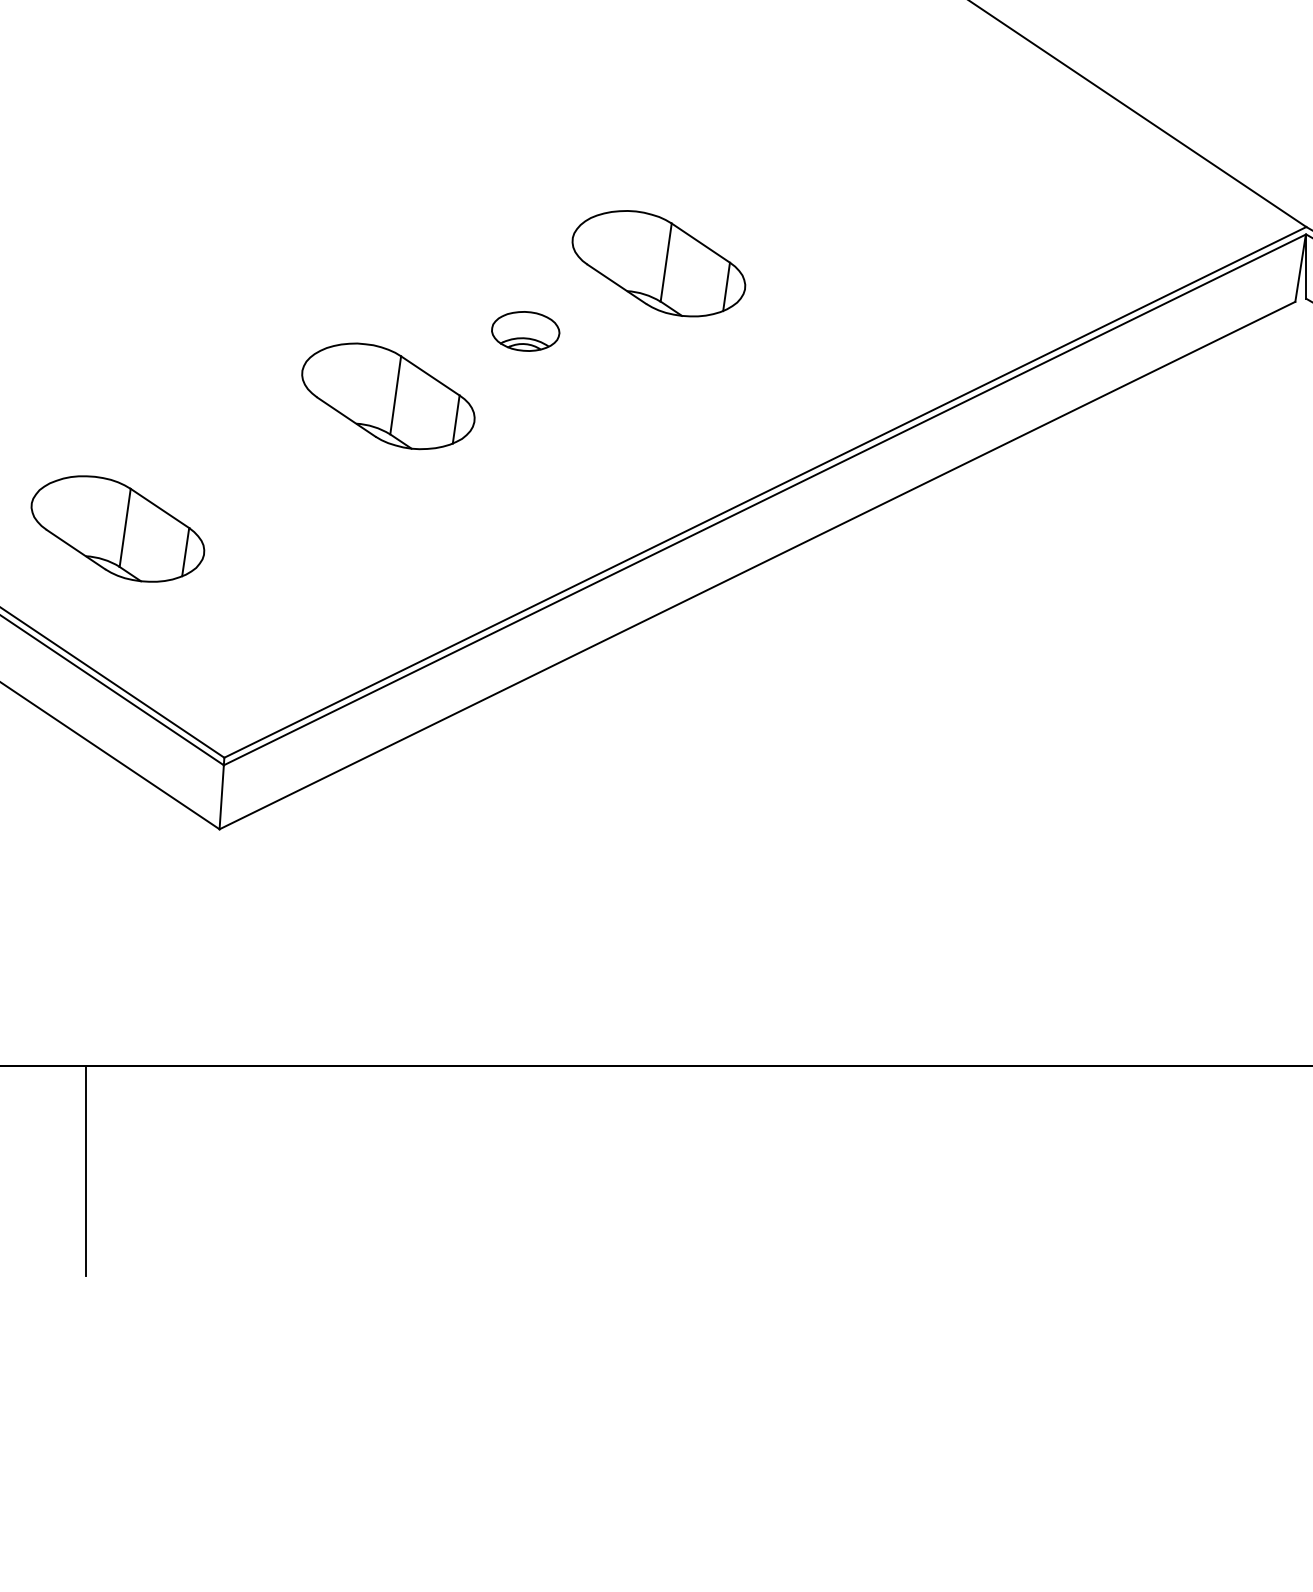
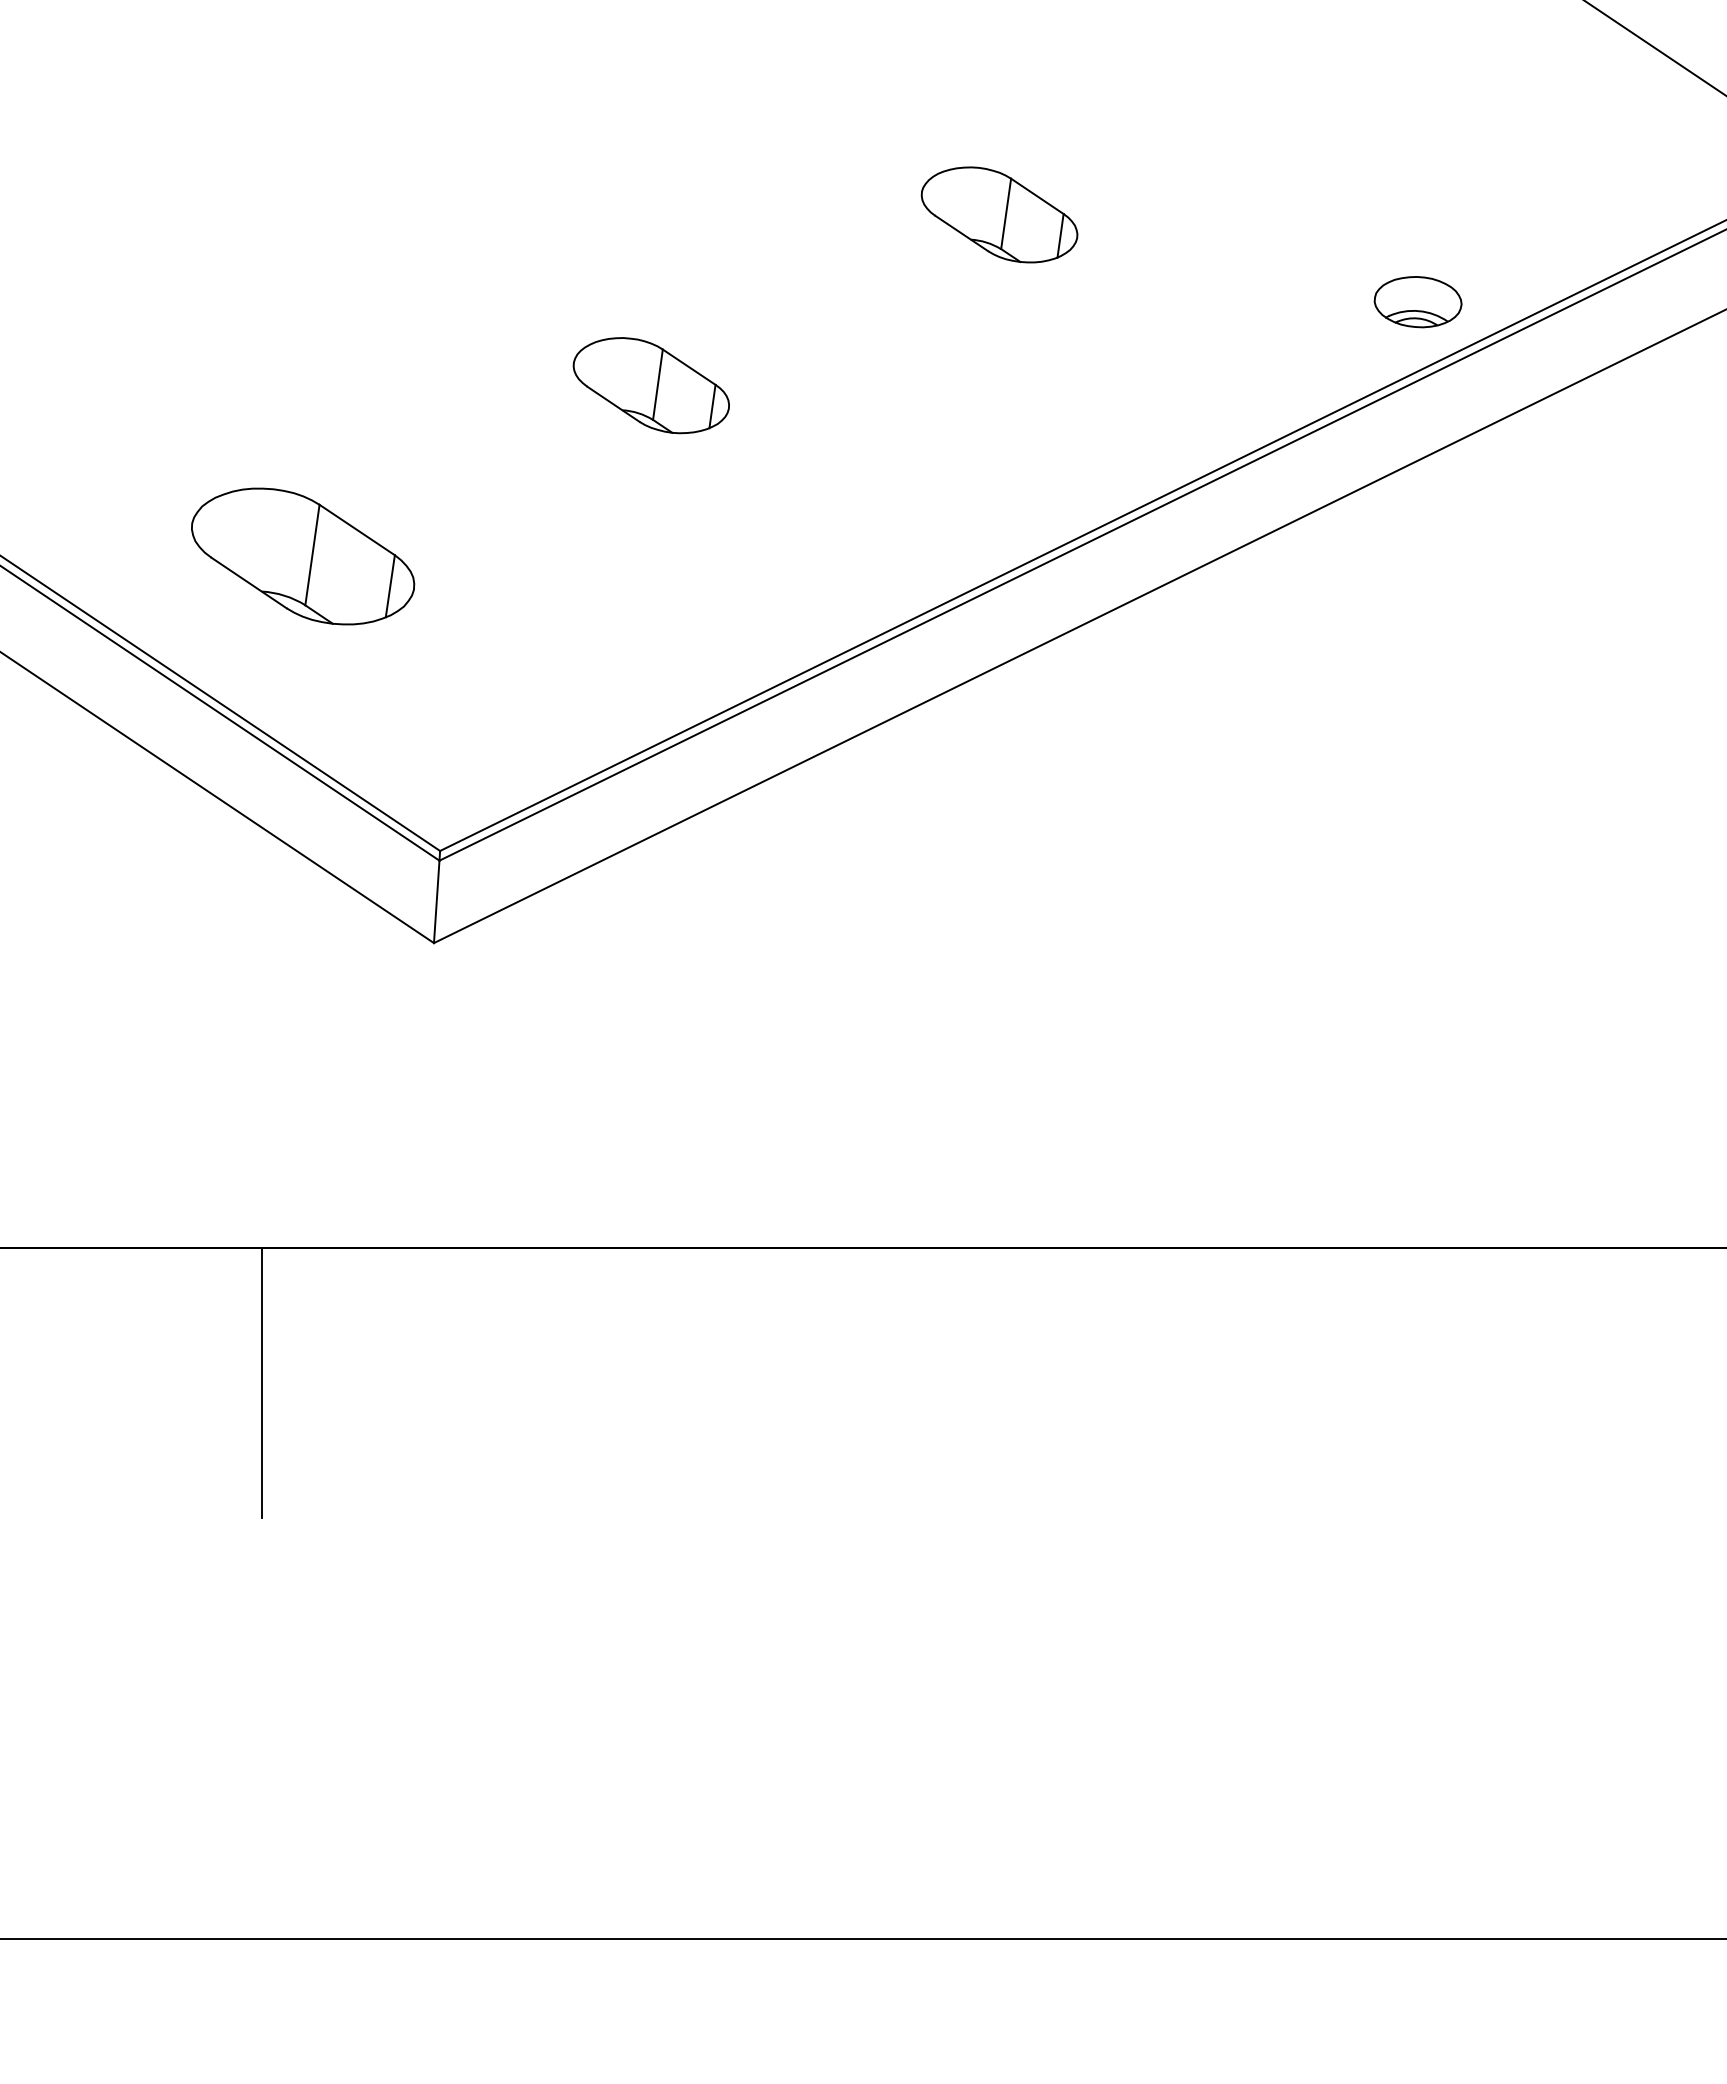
part: (658, 263) -> (999, 214), size x0.7
part: (525, 331) -> (1417, 302), moved
part: (388, 396) -> (651, 385), size x0.7

